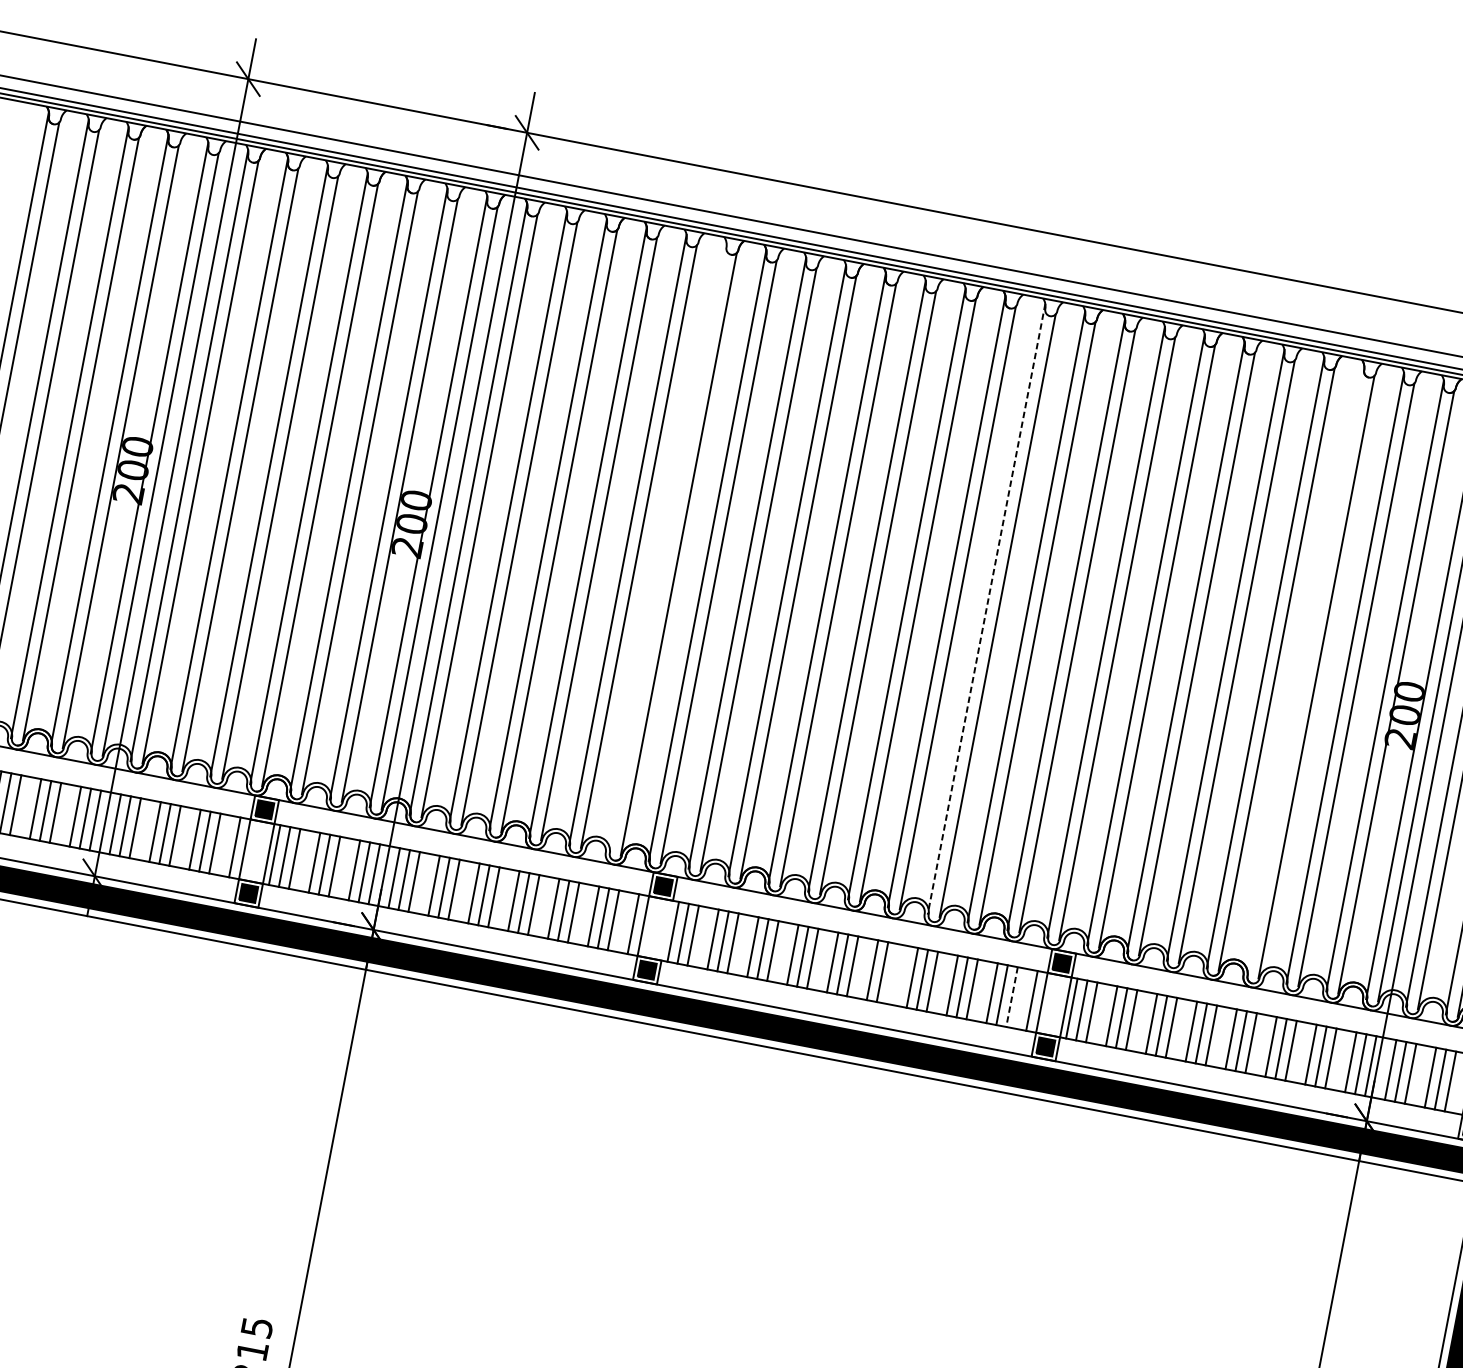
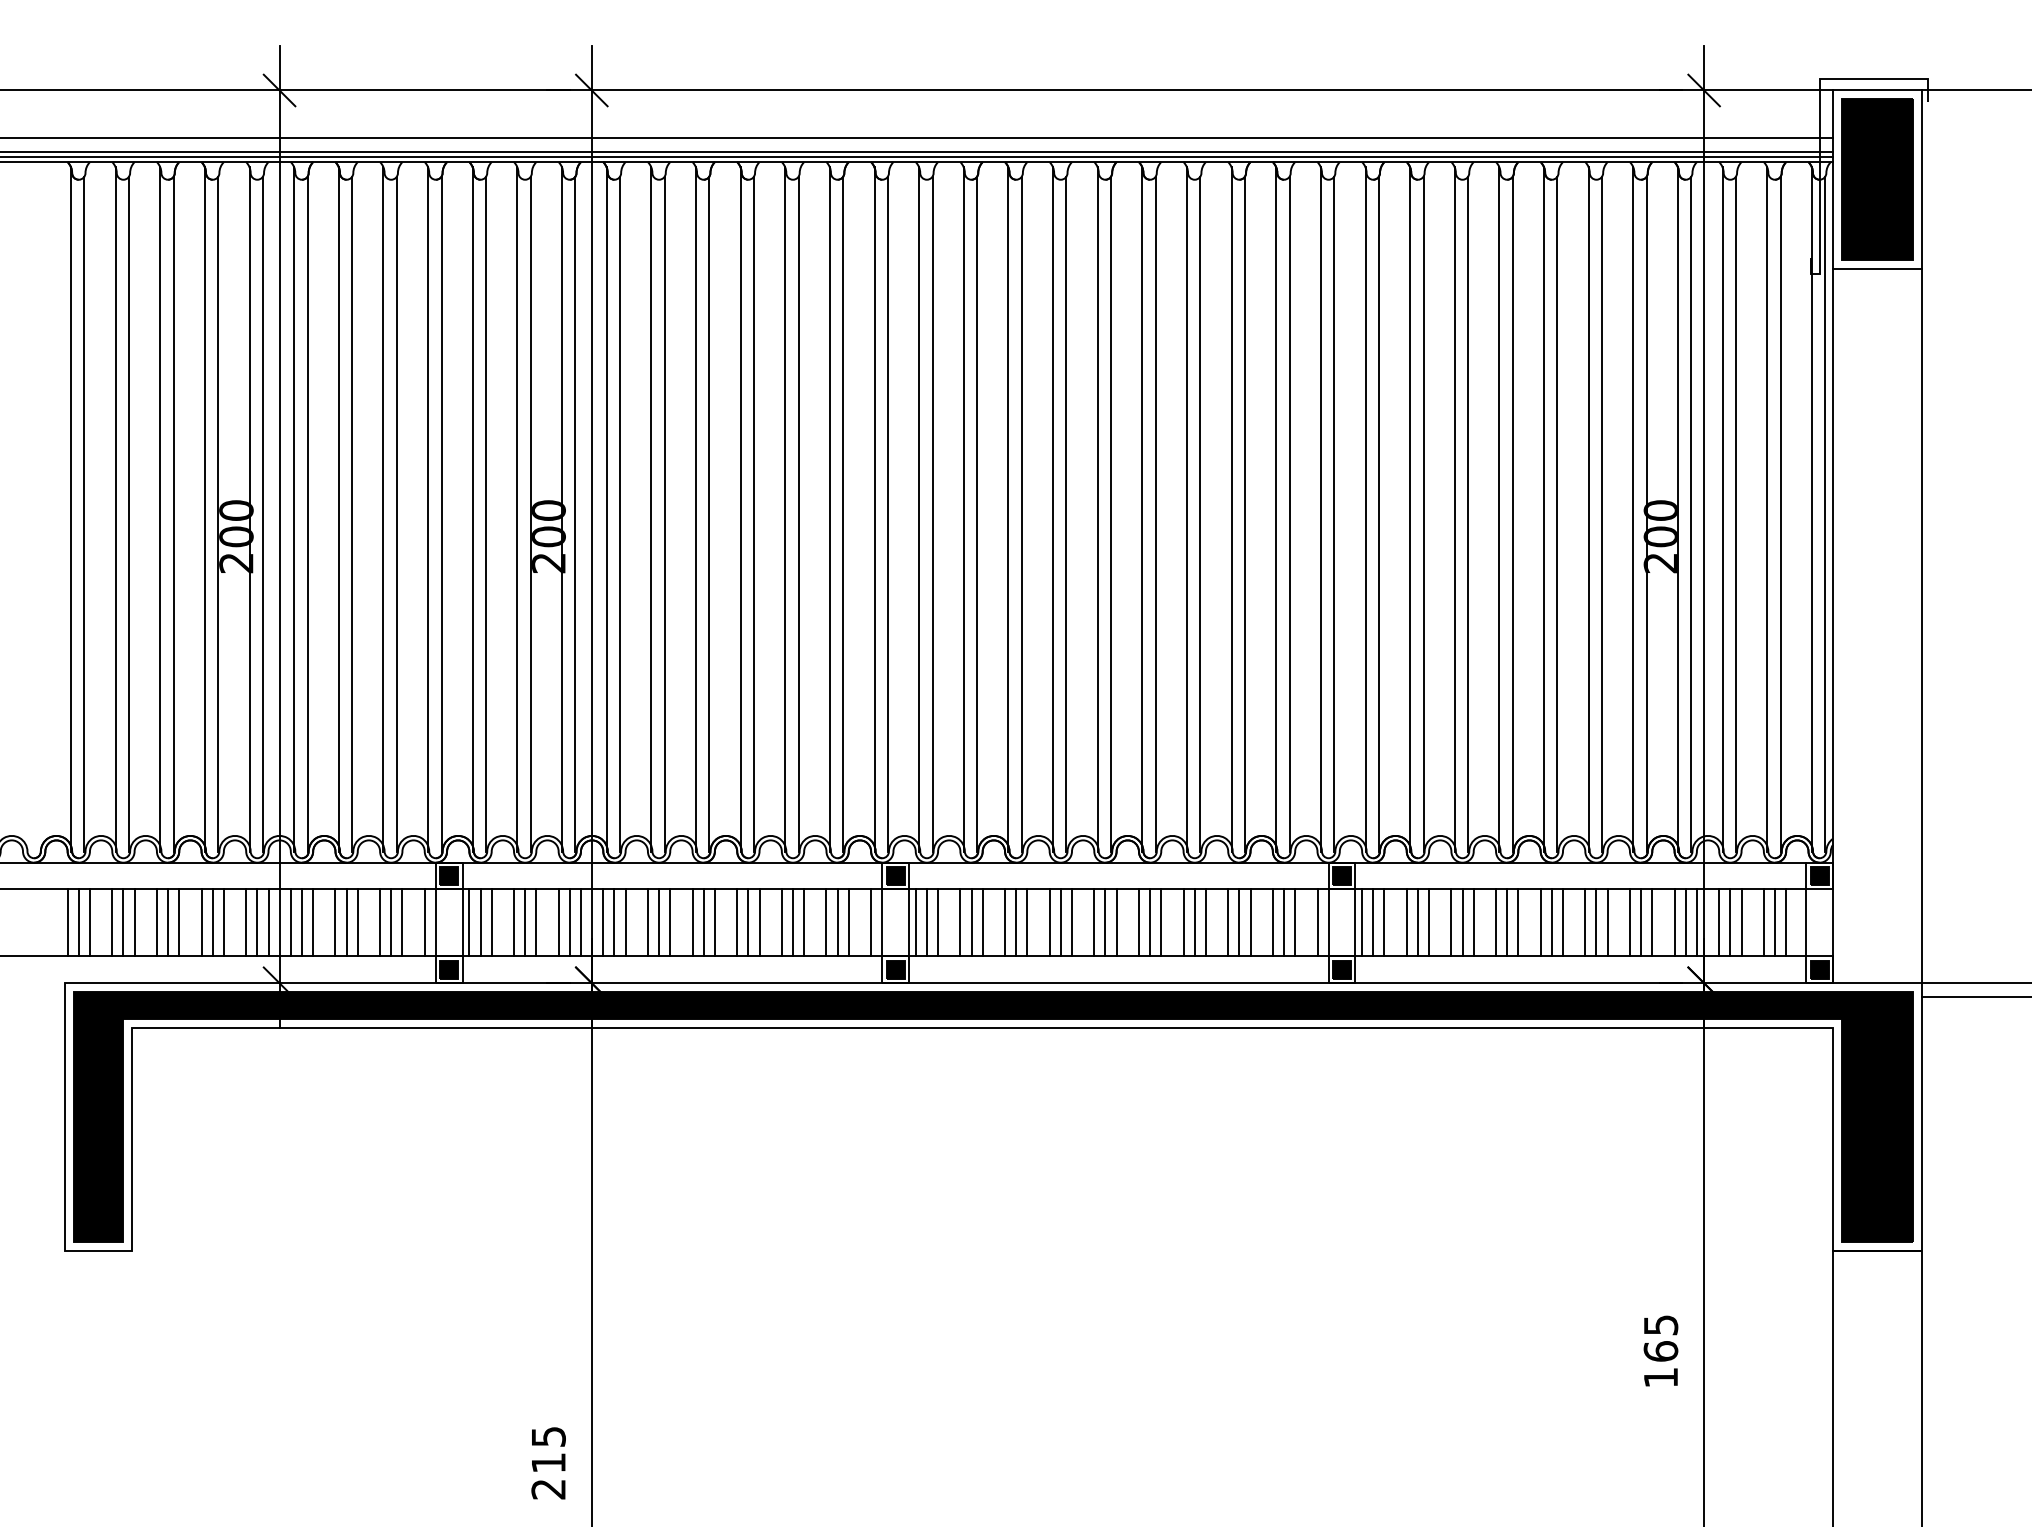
line: (667, 547) -> (829, 509), added
line: (986, 609) -> (1186, 509), dashed -> solid
line: (1305, 670) -> (1544, 509), added
line: (667, 930) -> (909, 922), added
line: (892, 973) -> (1161, 922), added
line: (1012, 997) -> (1295, 923), dashed -> solid

